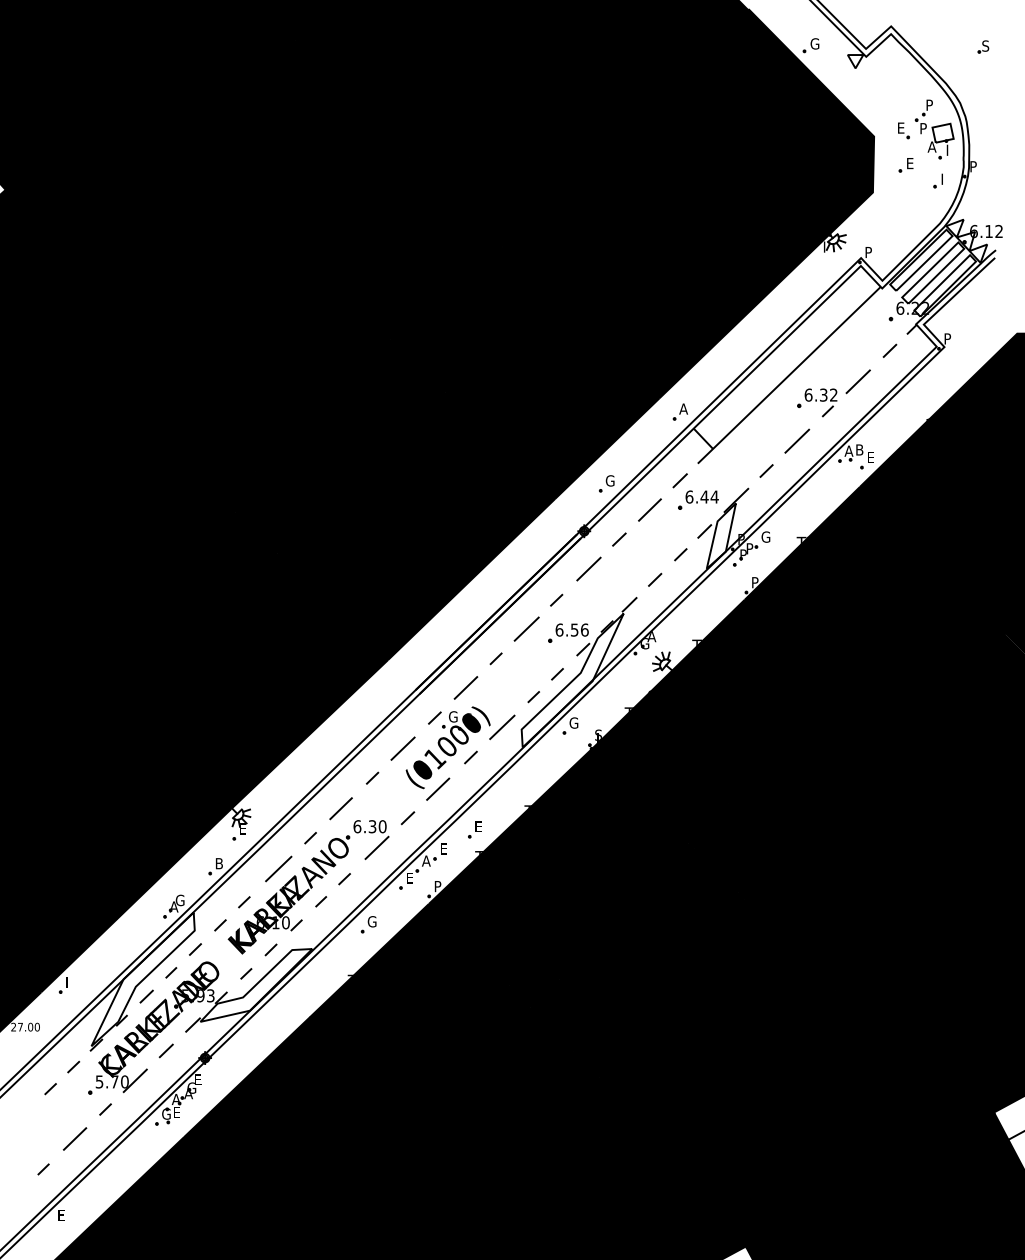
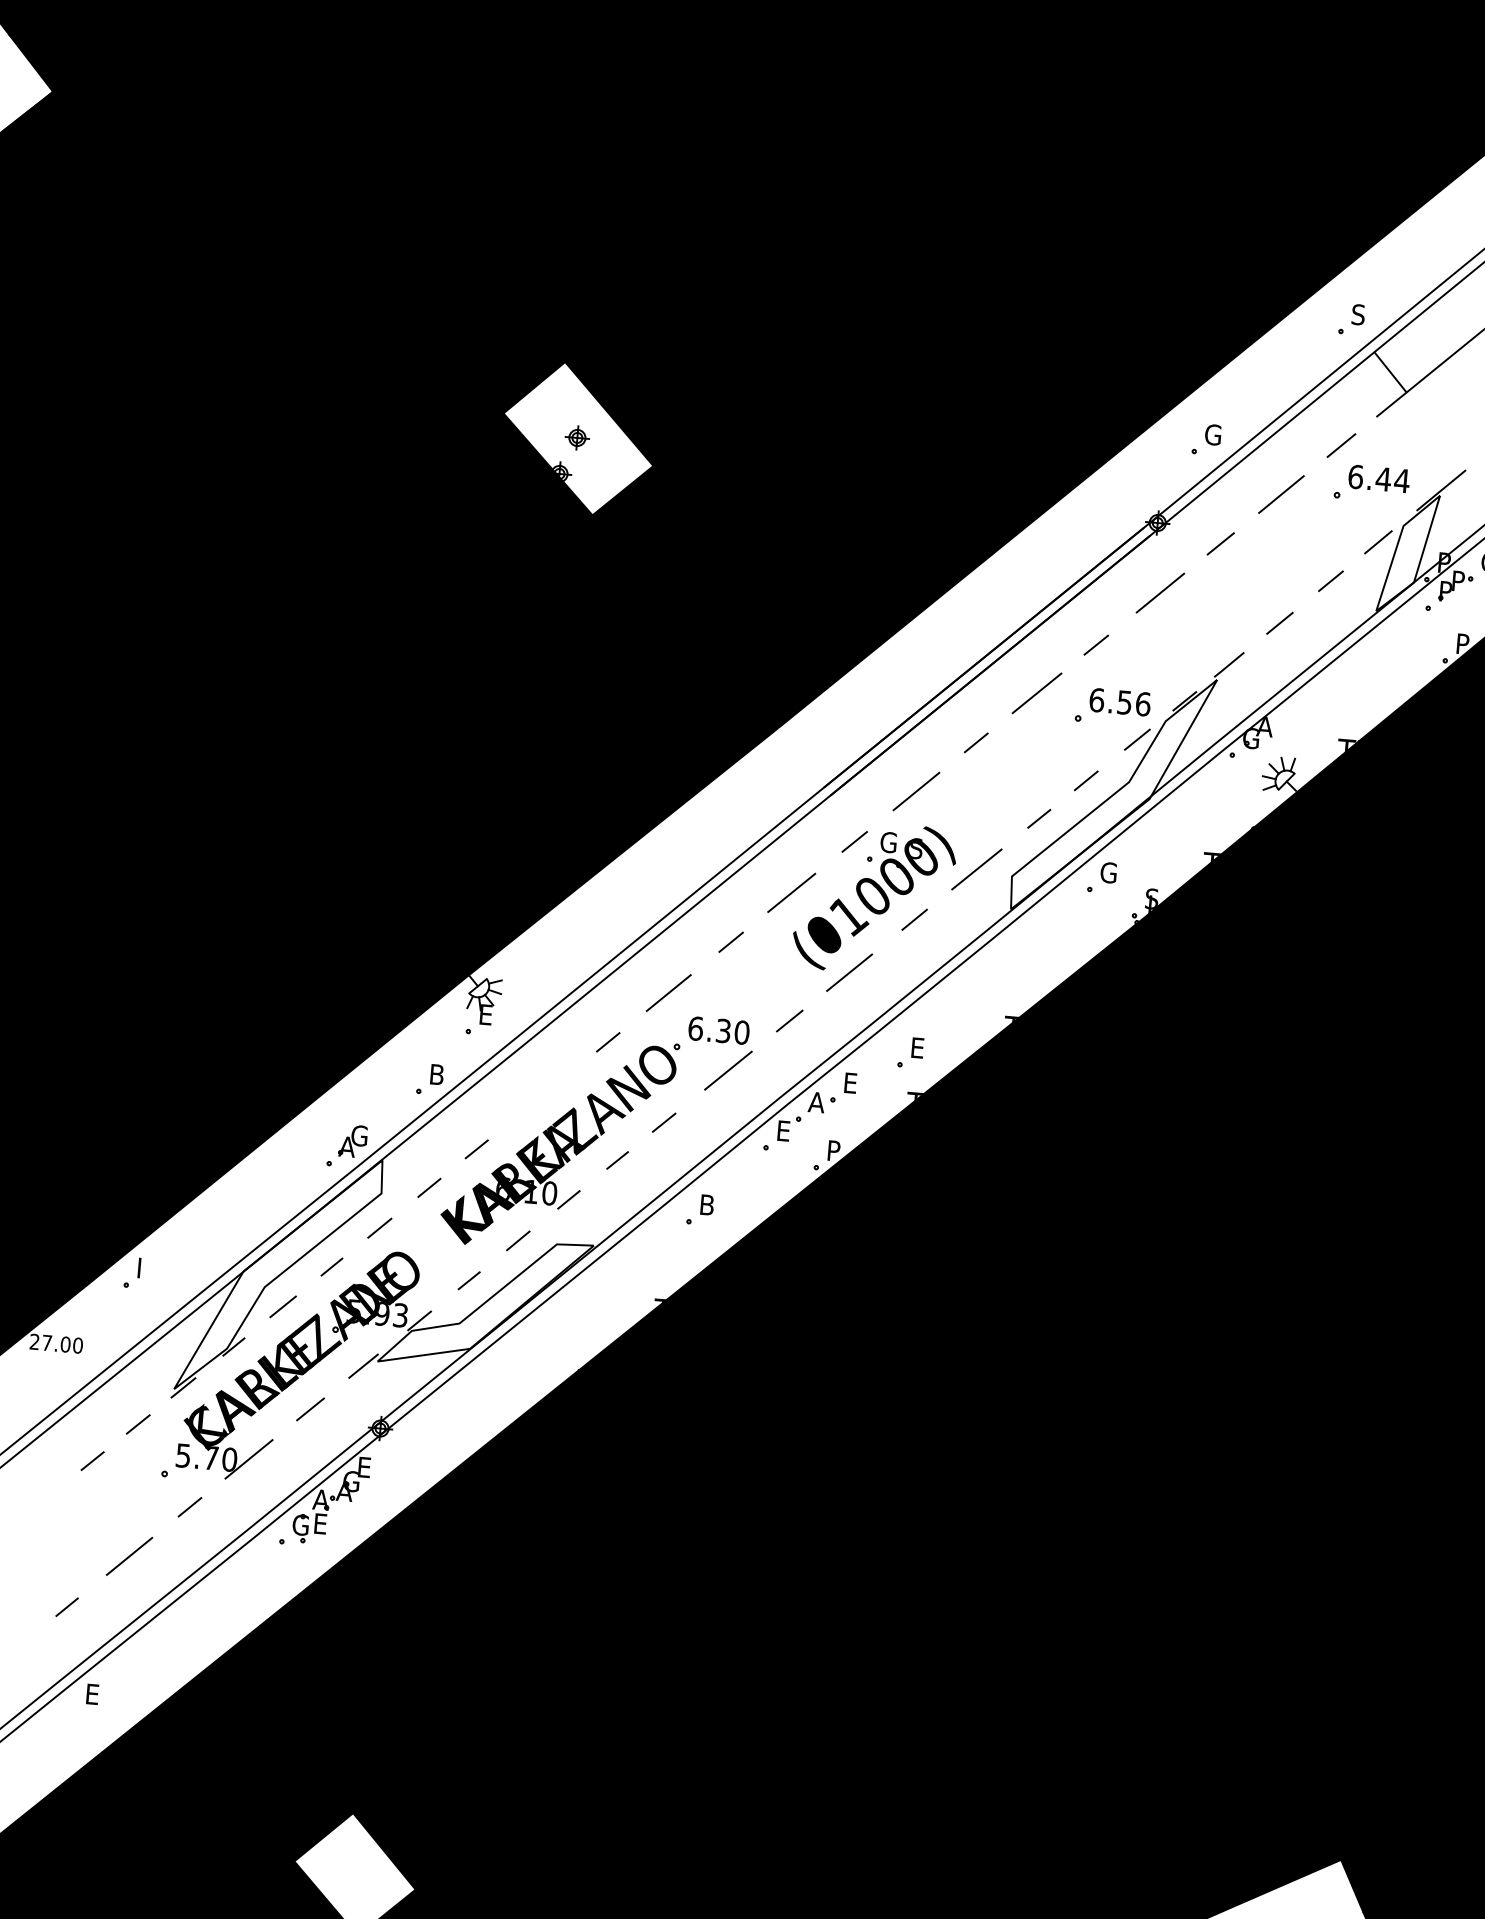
text: (683, 408) -> (1358, 313), A -> S
fill: (266, 512) -> (578, 438), removed
line: (278, 868) -> (544, 1092), removed
text: (371, 921) -> (706, 1204), G -> B

